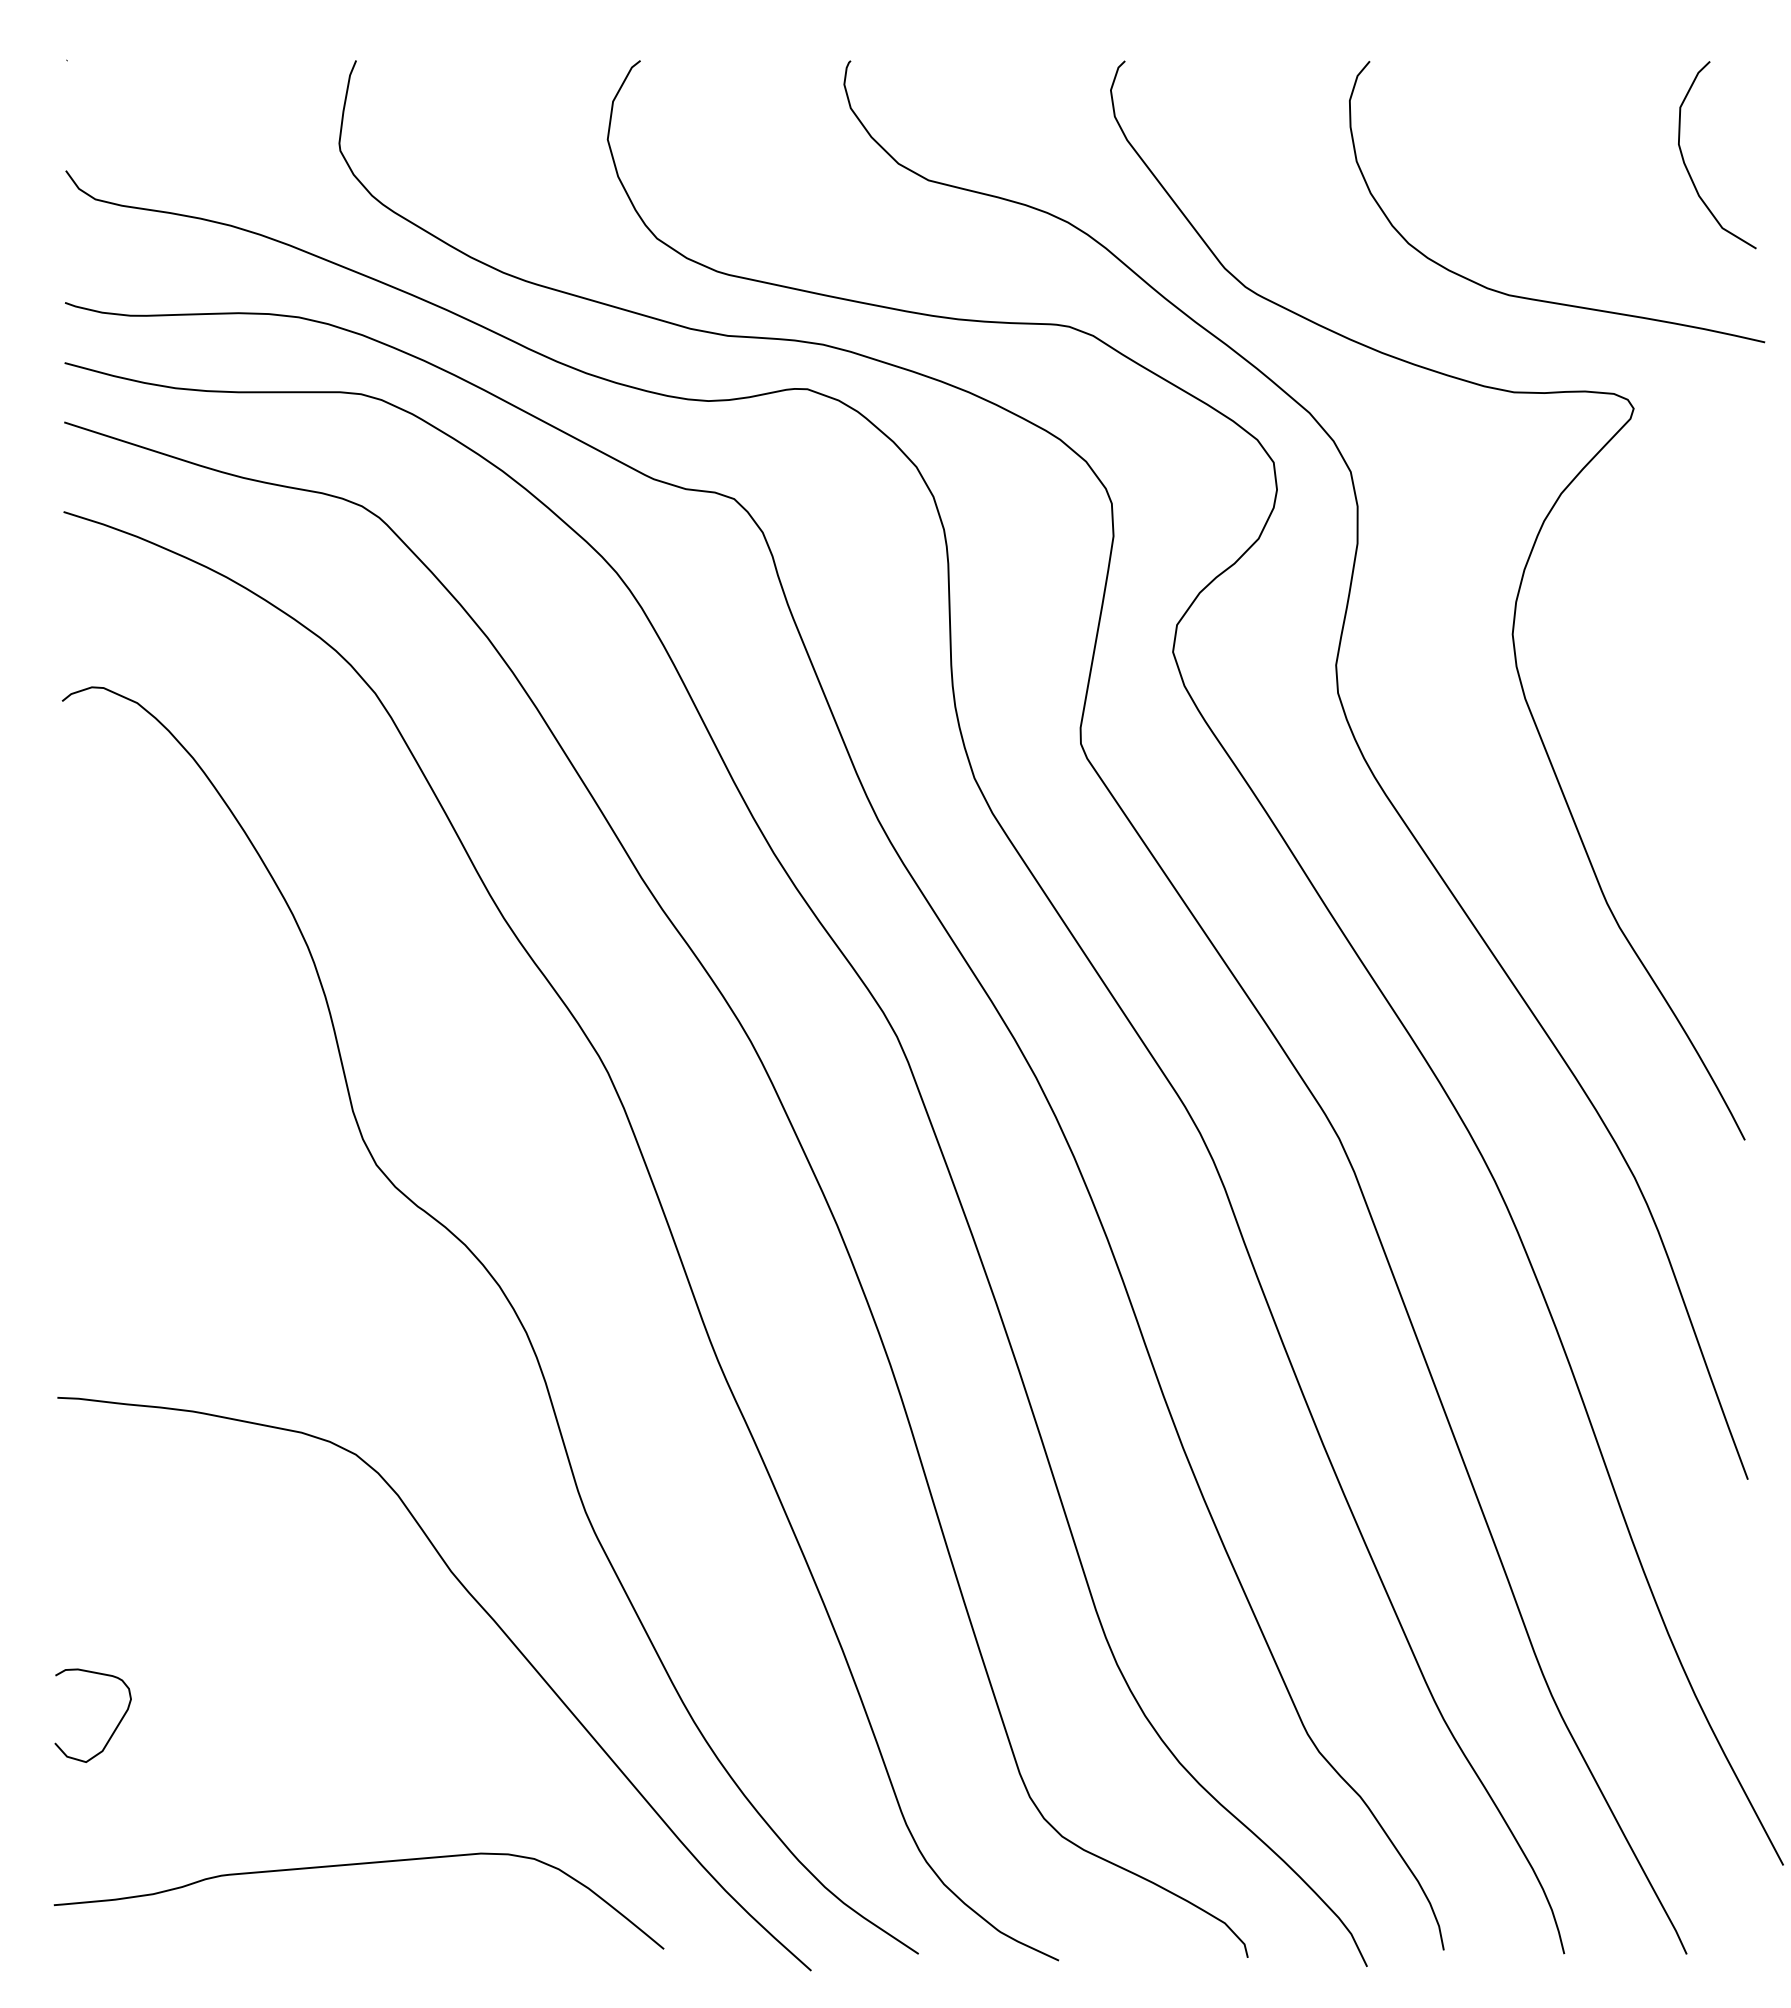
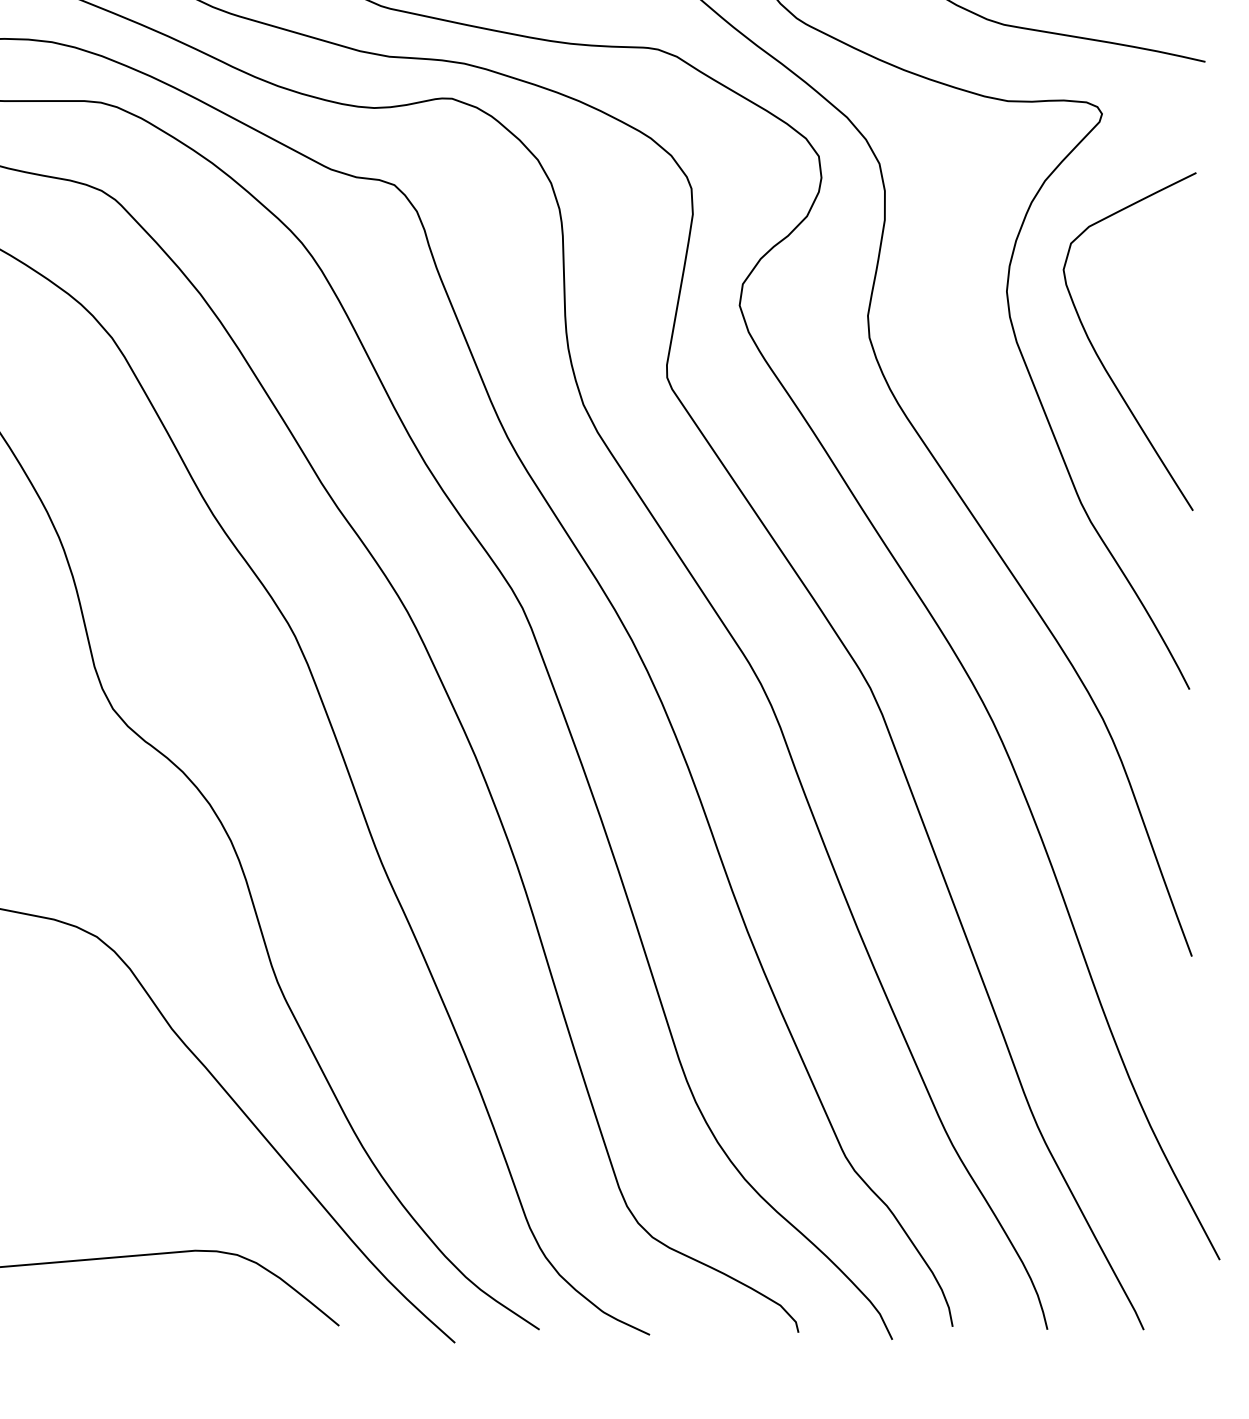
curve: (1632, 721) -> (1101, 360), added

